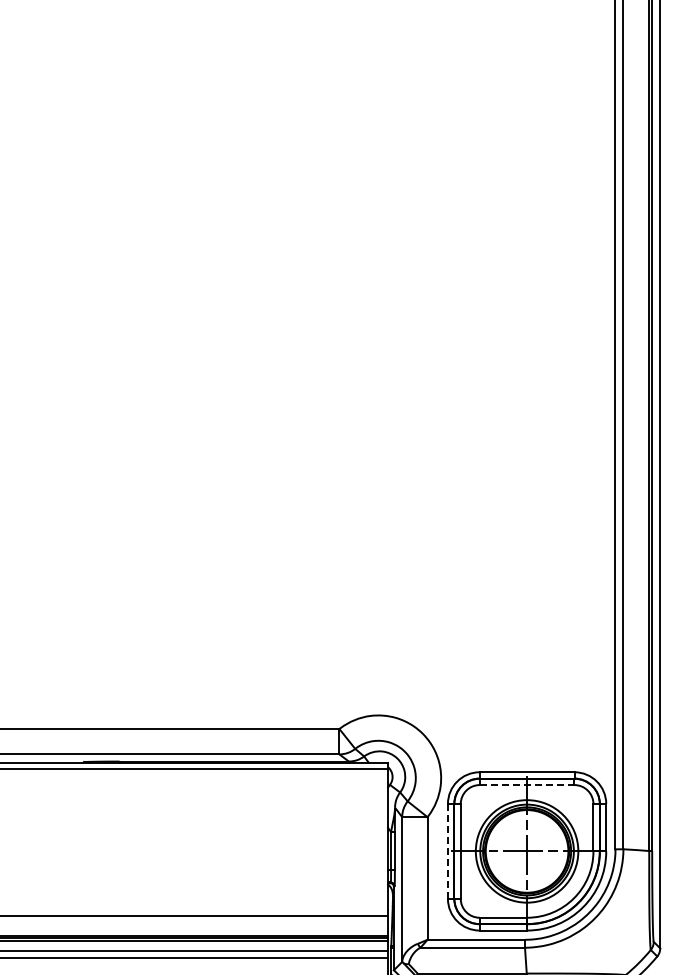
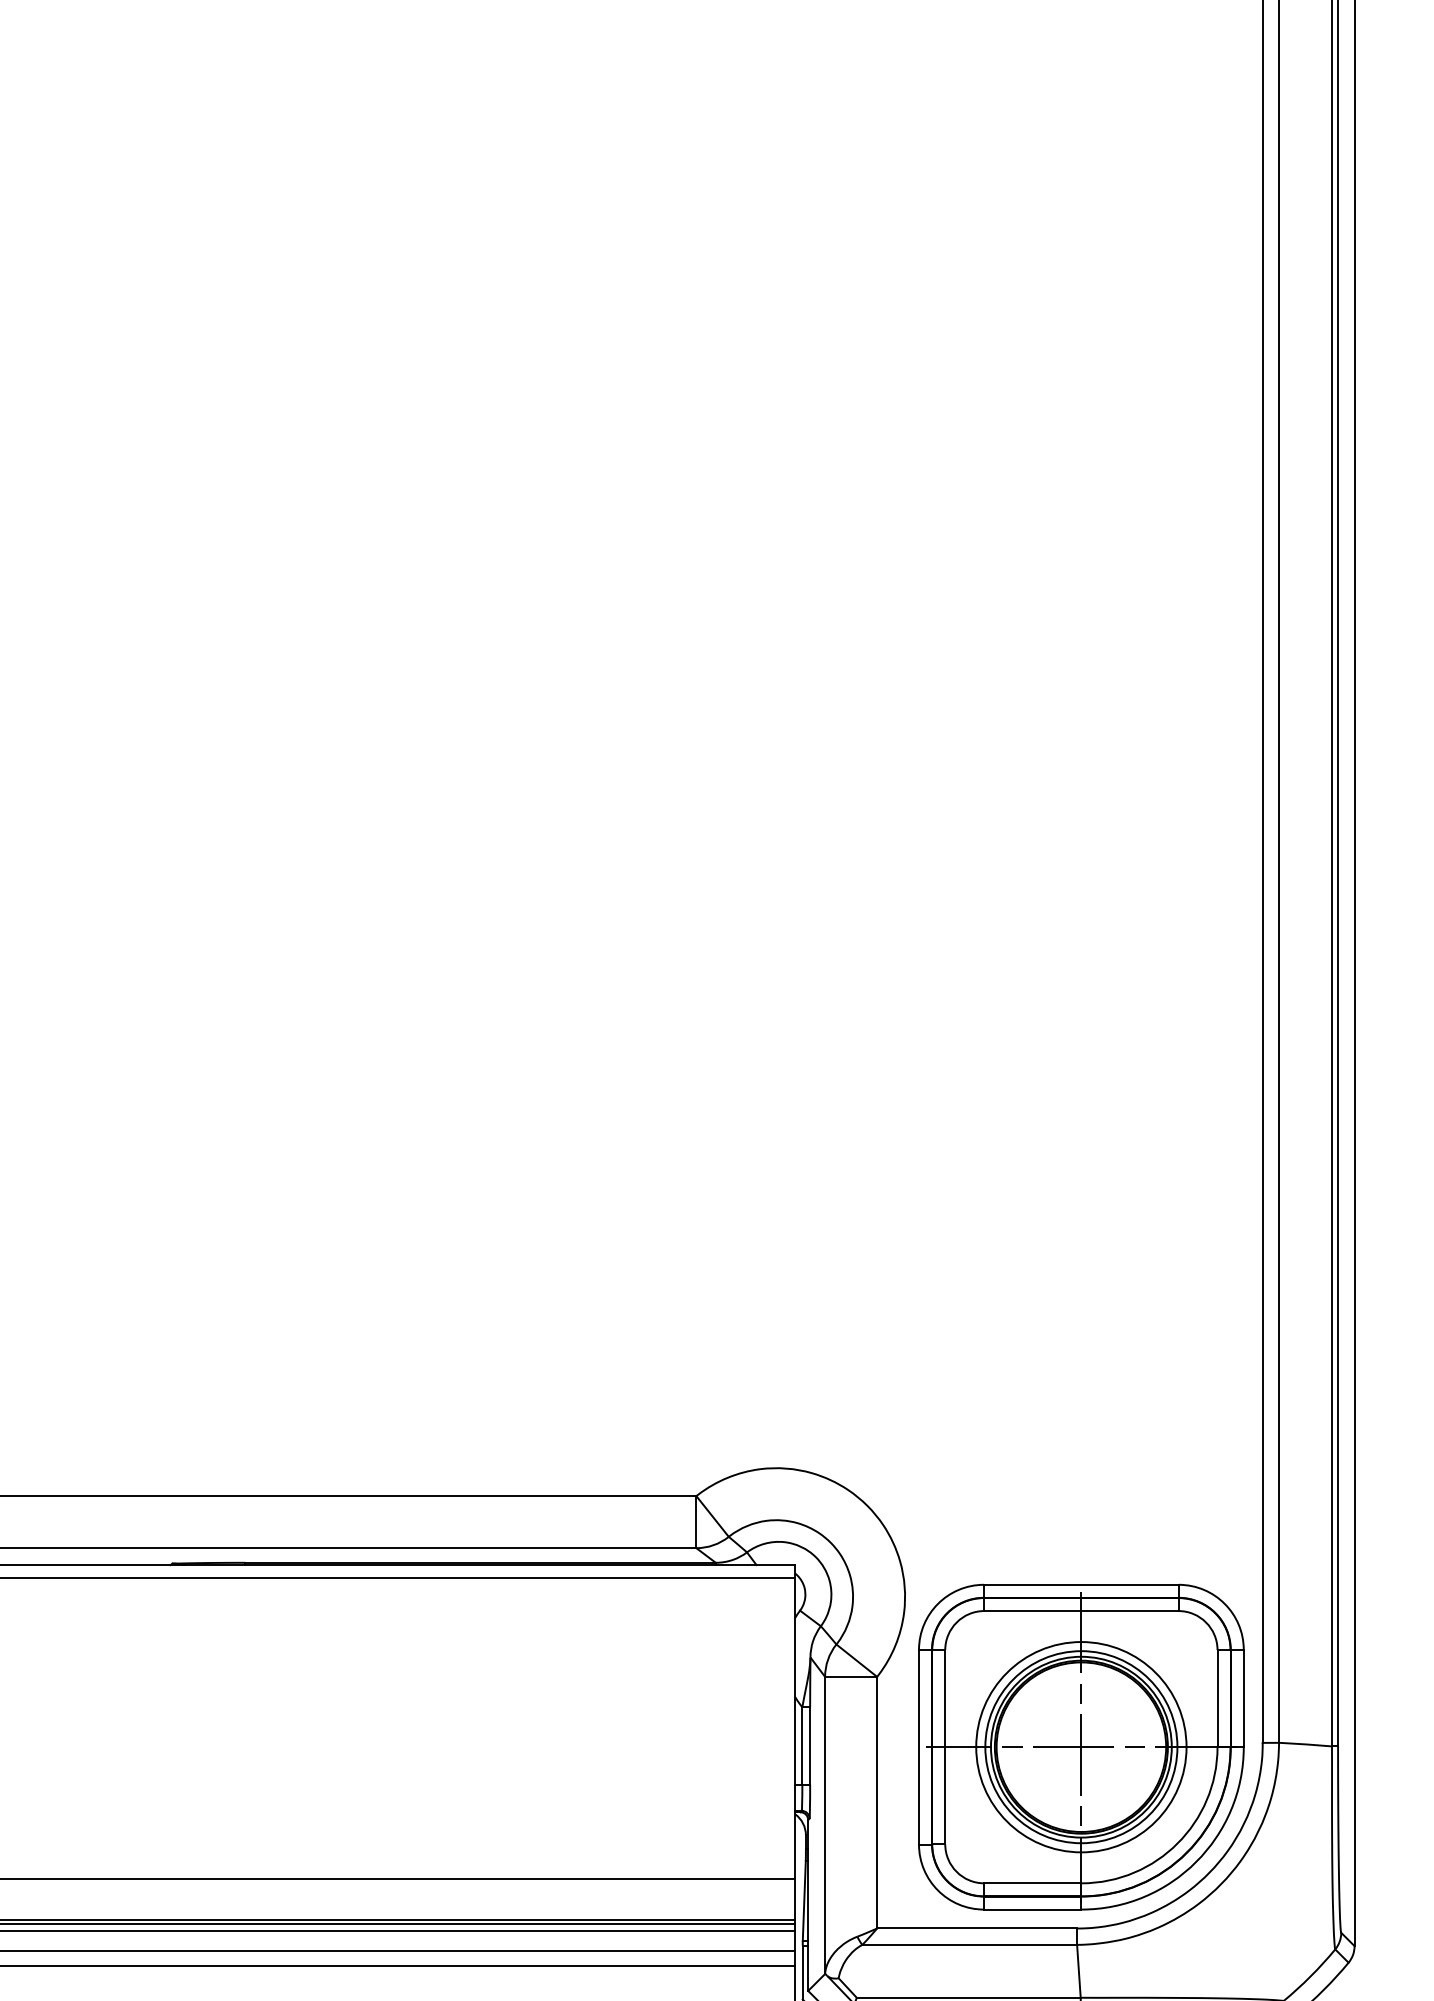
line: (527, 785) -> (1082, 1611), dashed -> solid
line: (447, 851) -> (918, 1747), dashed -> solid

